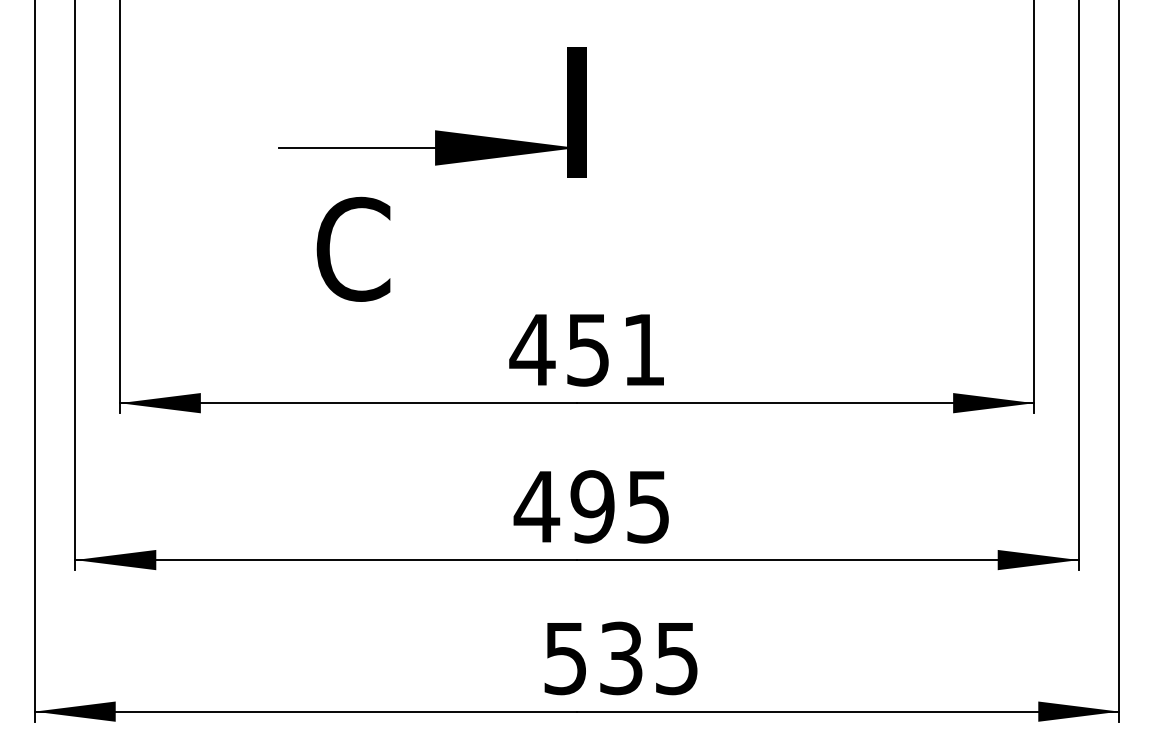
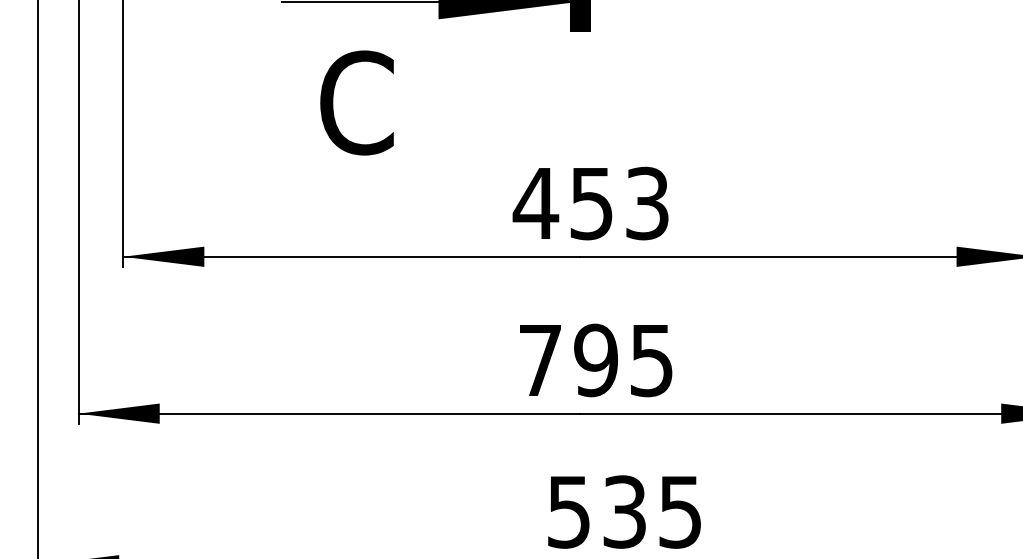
text: (643, 349) -> (646, 203), 451 -> 453
text: (536, 506) -> (539, 360), 495 -> 795

